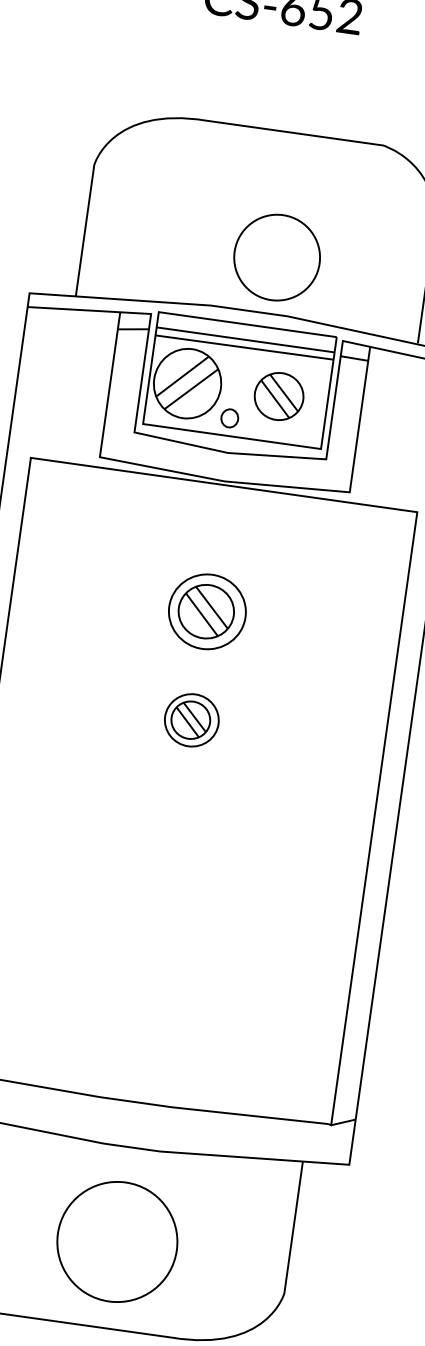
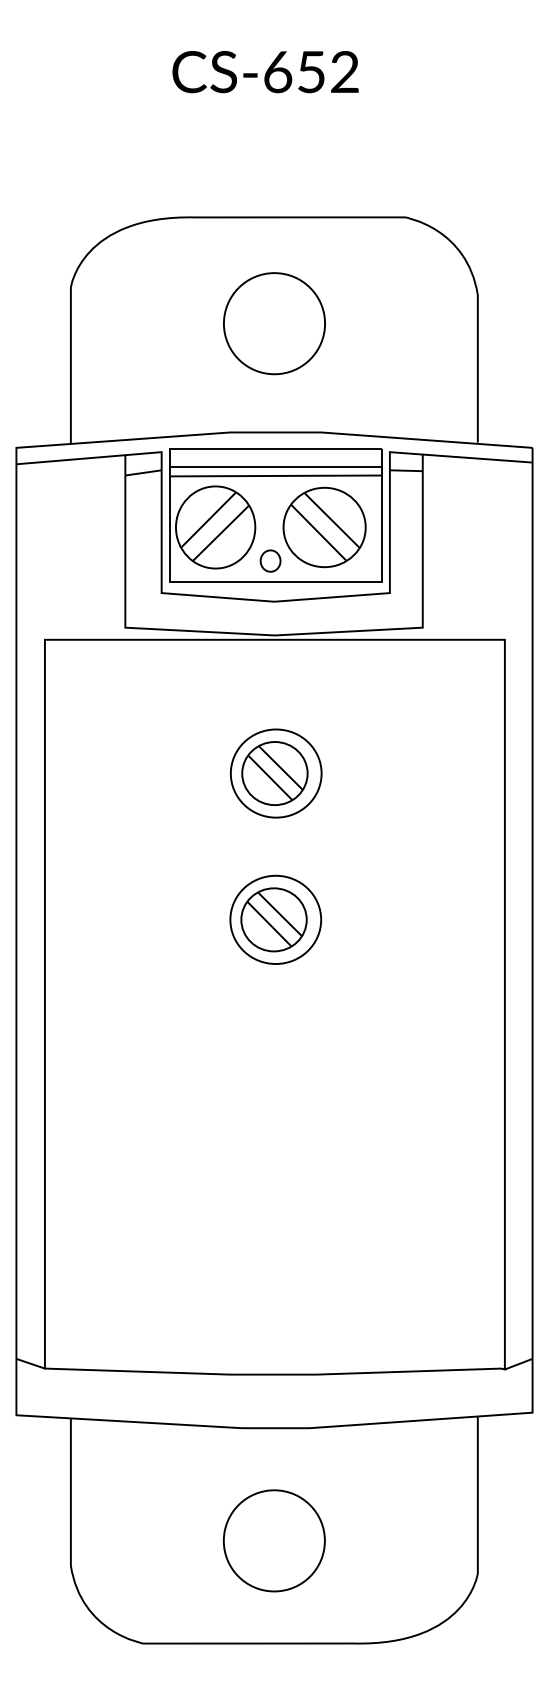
part: (277, 257) -> (274, 323), moved
part: (279, 396) -> (324, 527), size x1.43
part: (207, 611) -> (276, 773), moved
part: (191, 720) -> (275, 919), size x1.43
part: (116, 1241) -> (273, 1540), size x0.71

